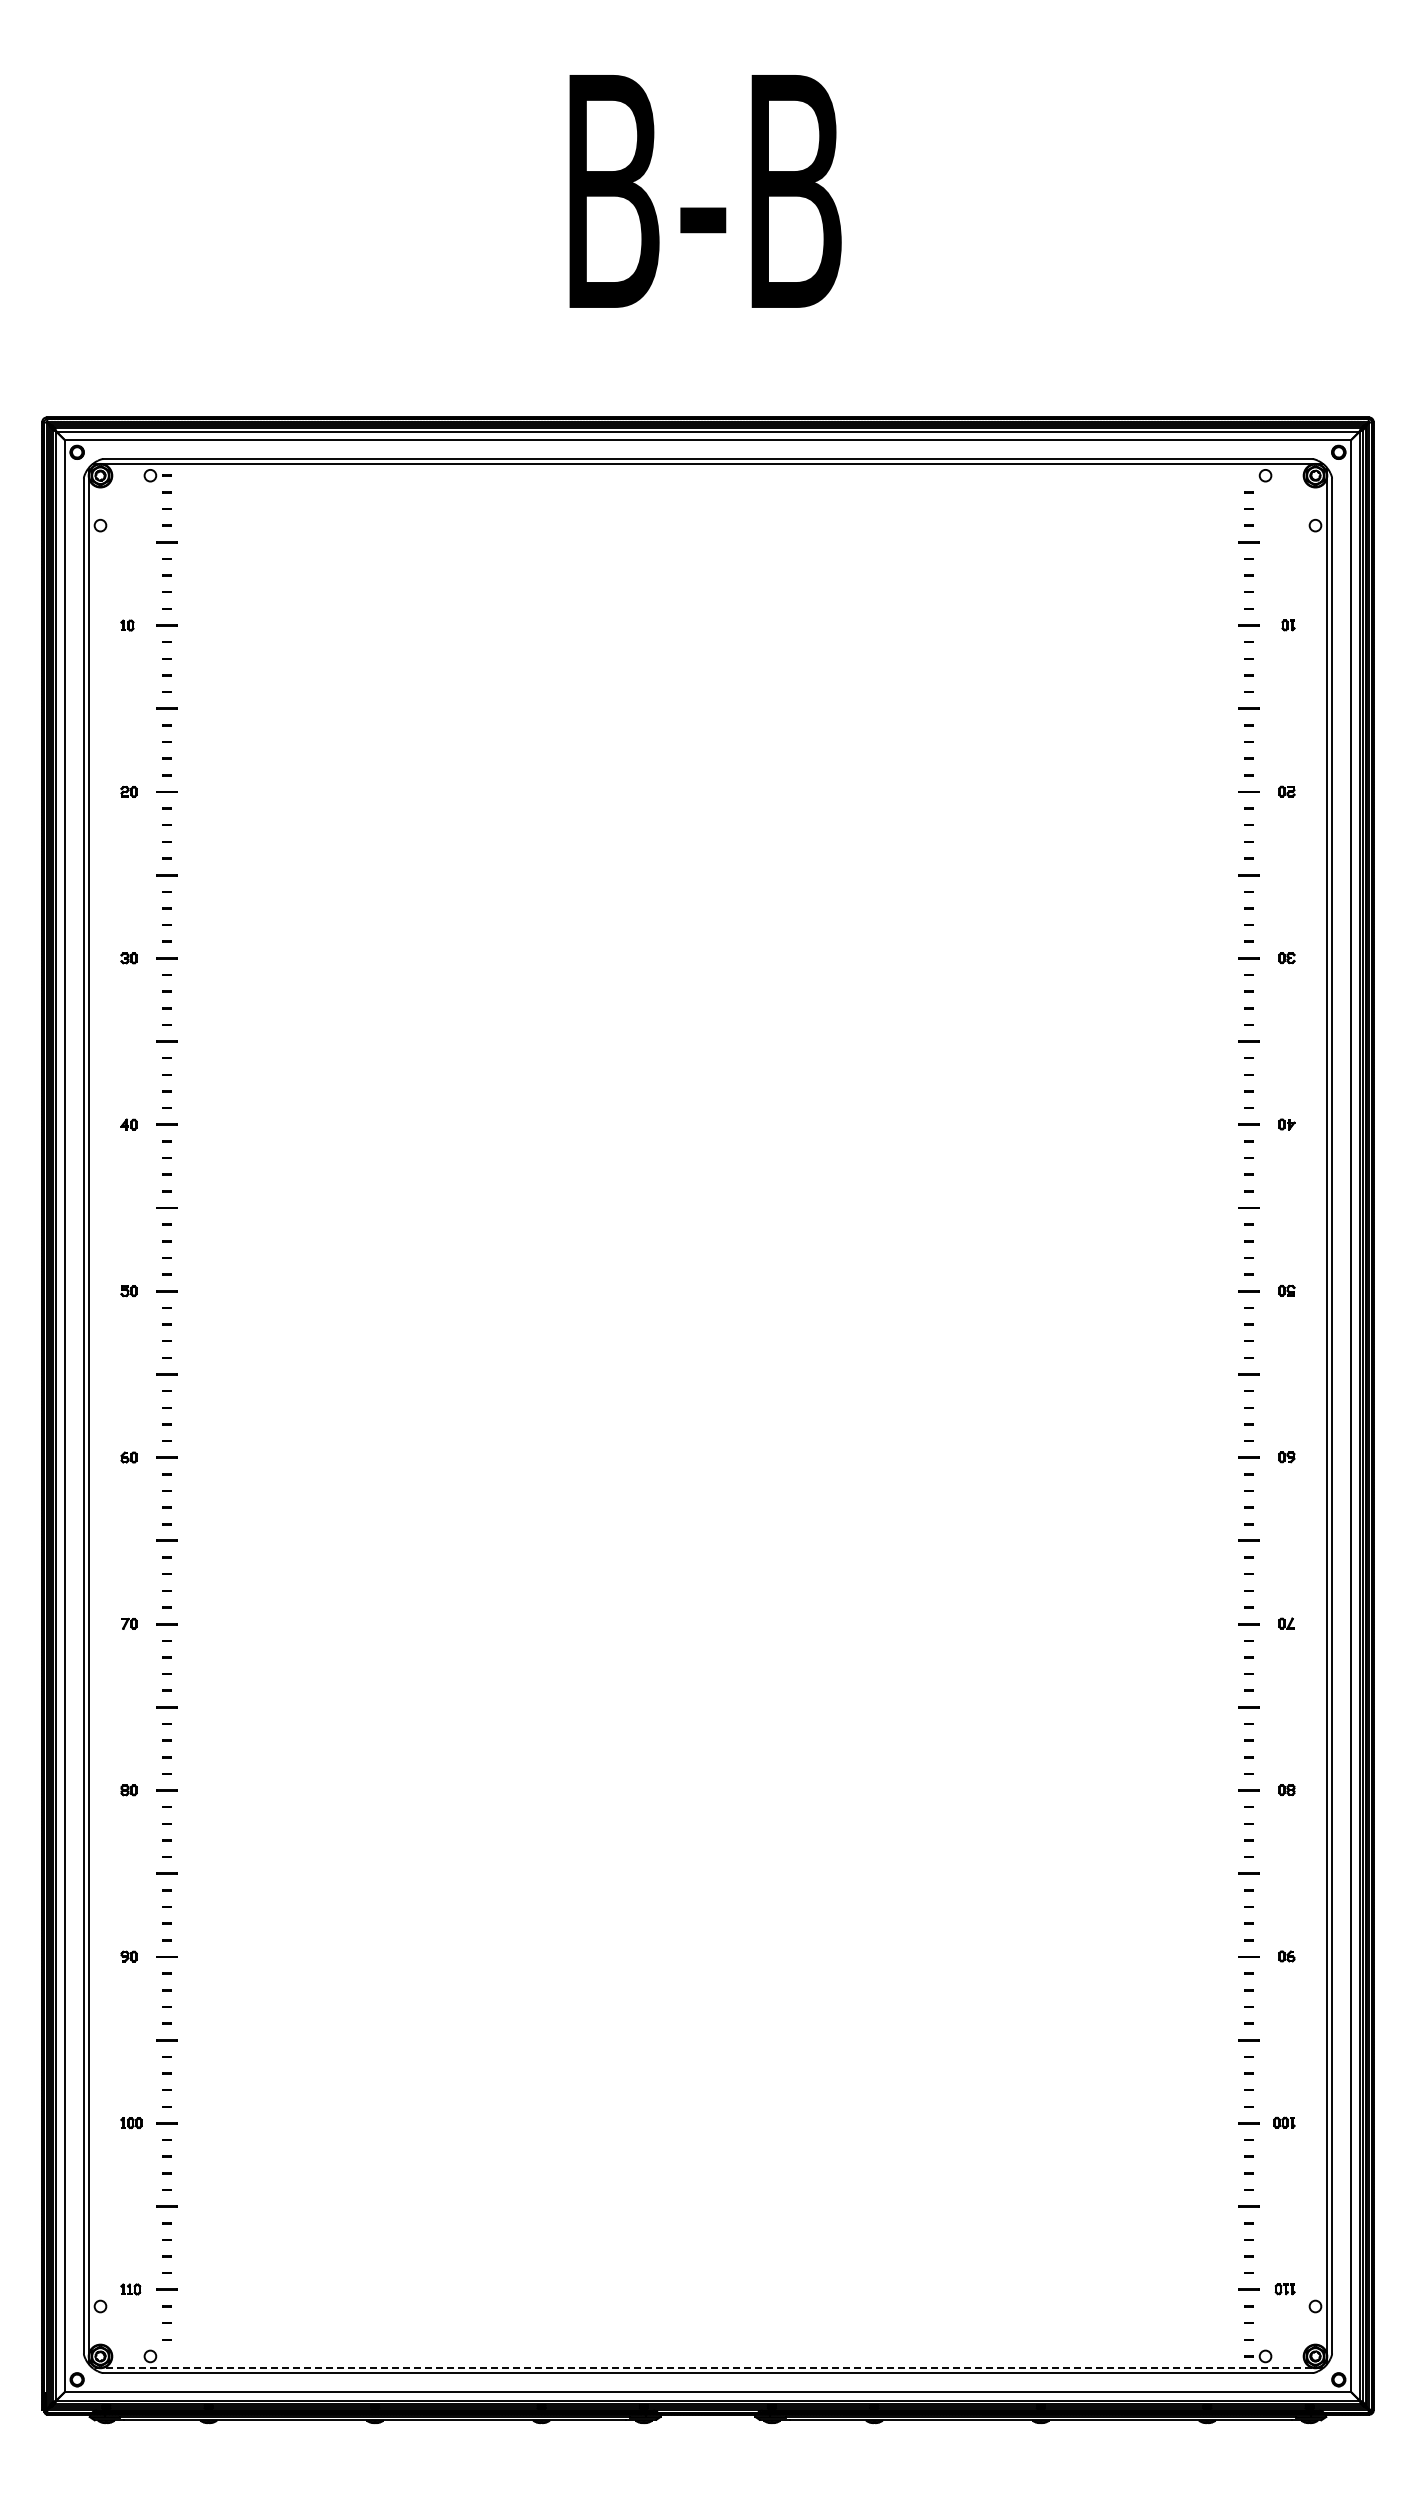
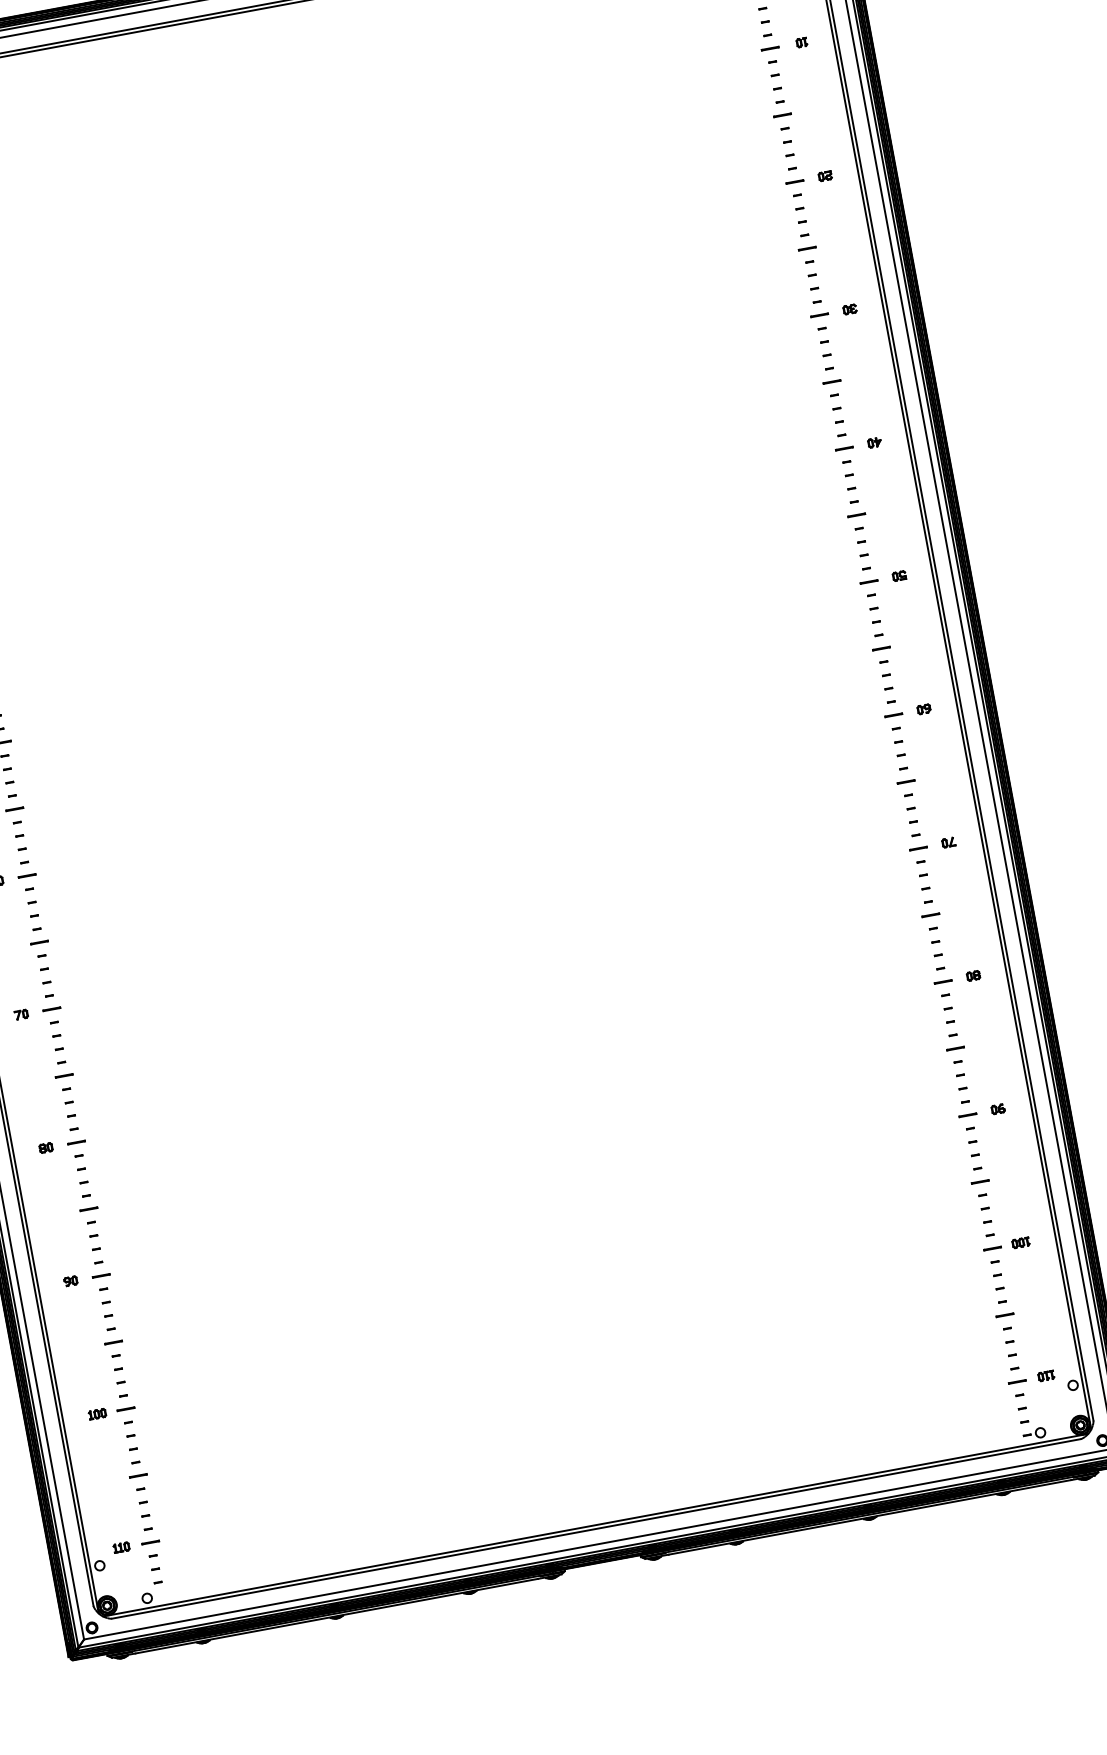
line: (708, 2368) -> (596, 1525), dashed -> solid

